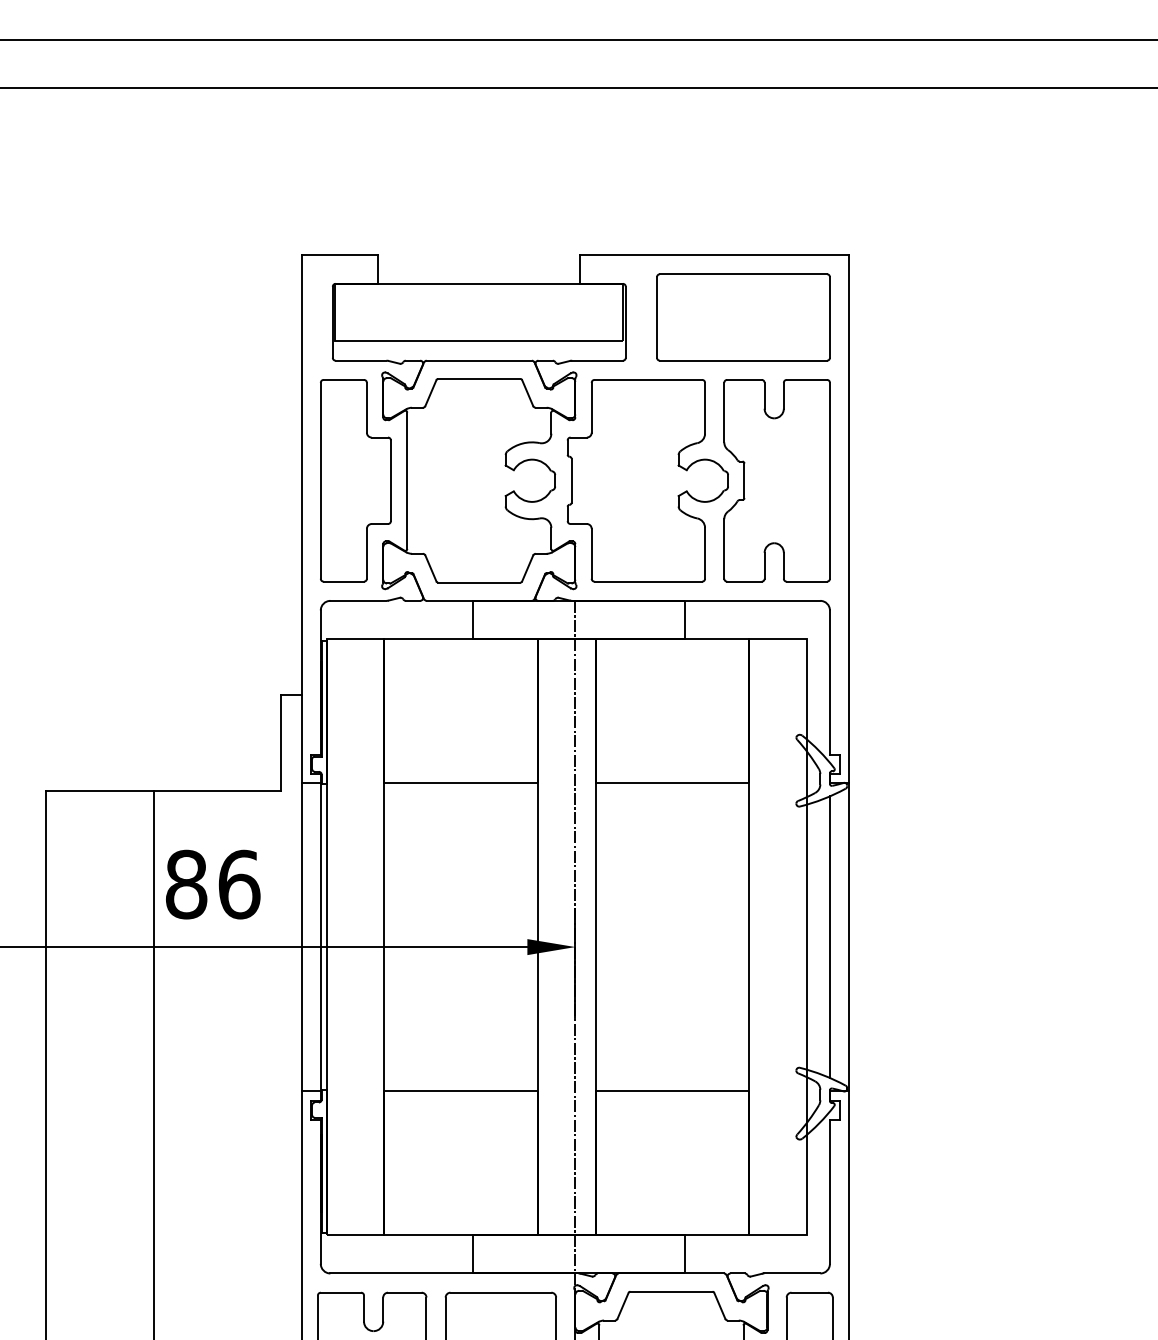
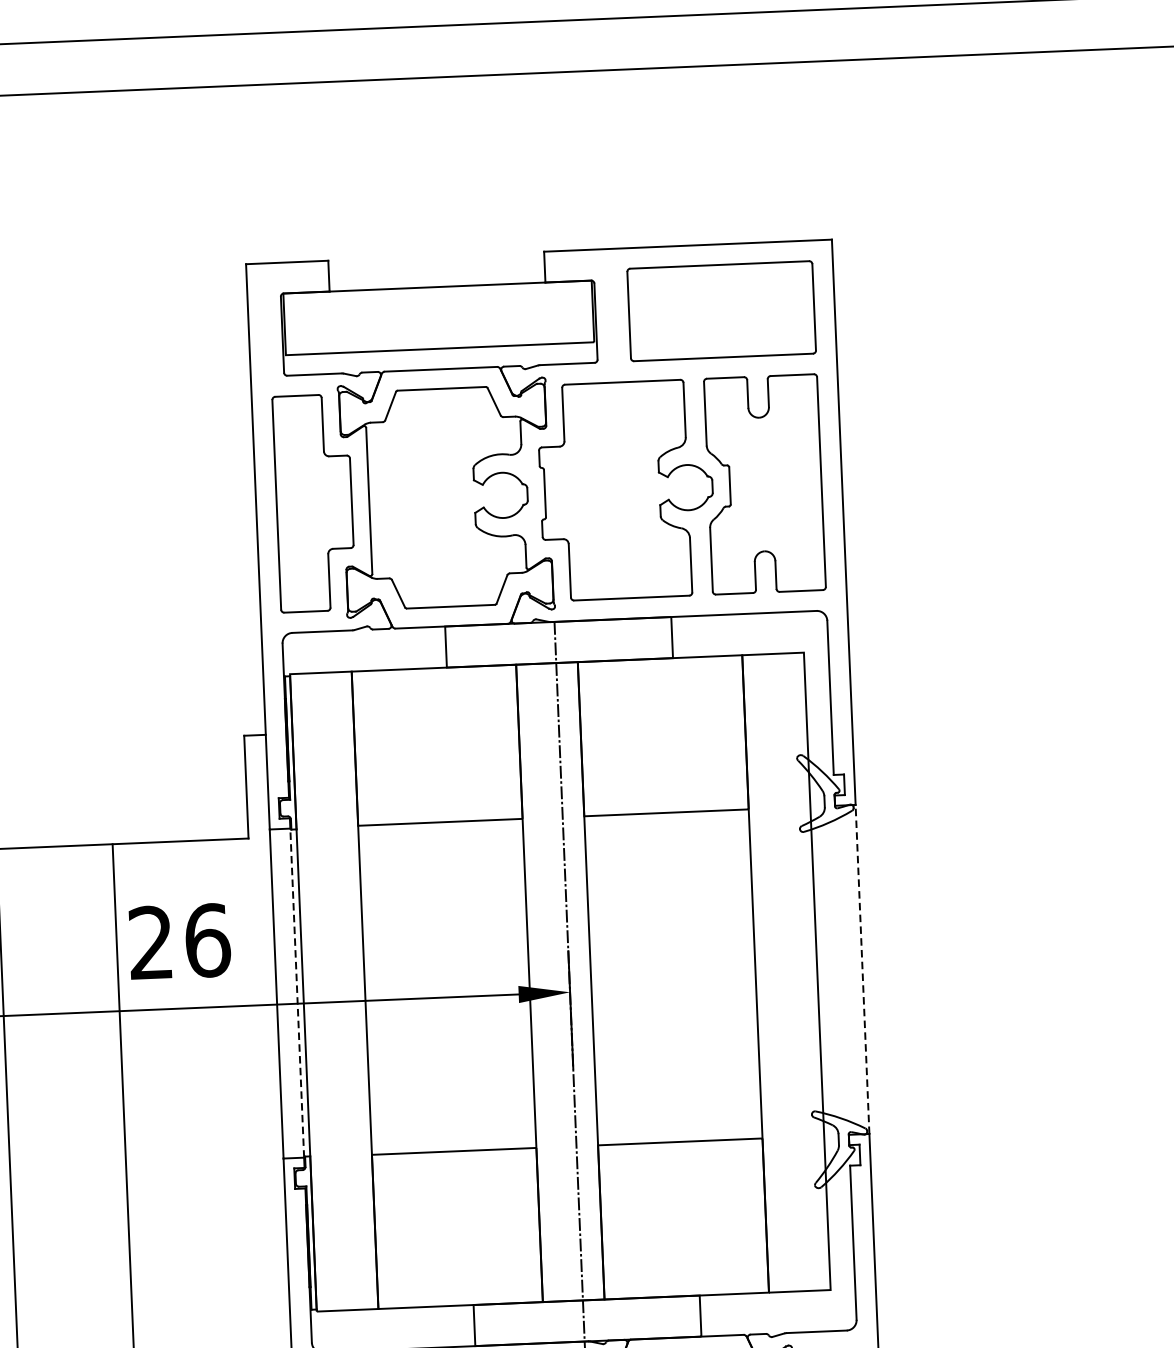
text: (186, 884) -> (151, 942), 86 -> 26
line: (829, 936) -> (841, 969), removed
line: (320, 937) -> (296, 993), solid -> dashed
line: (849, 937) -> (862, 969), solid -> dashed

